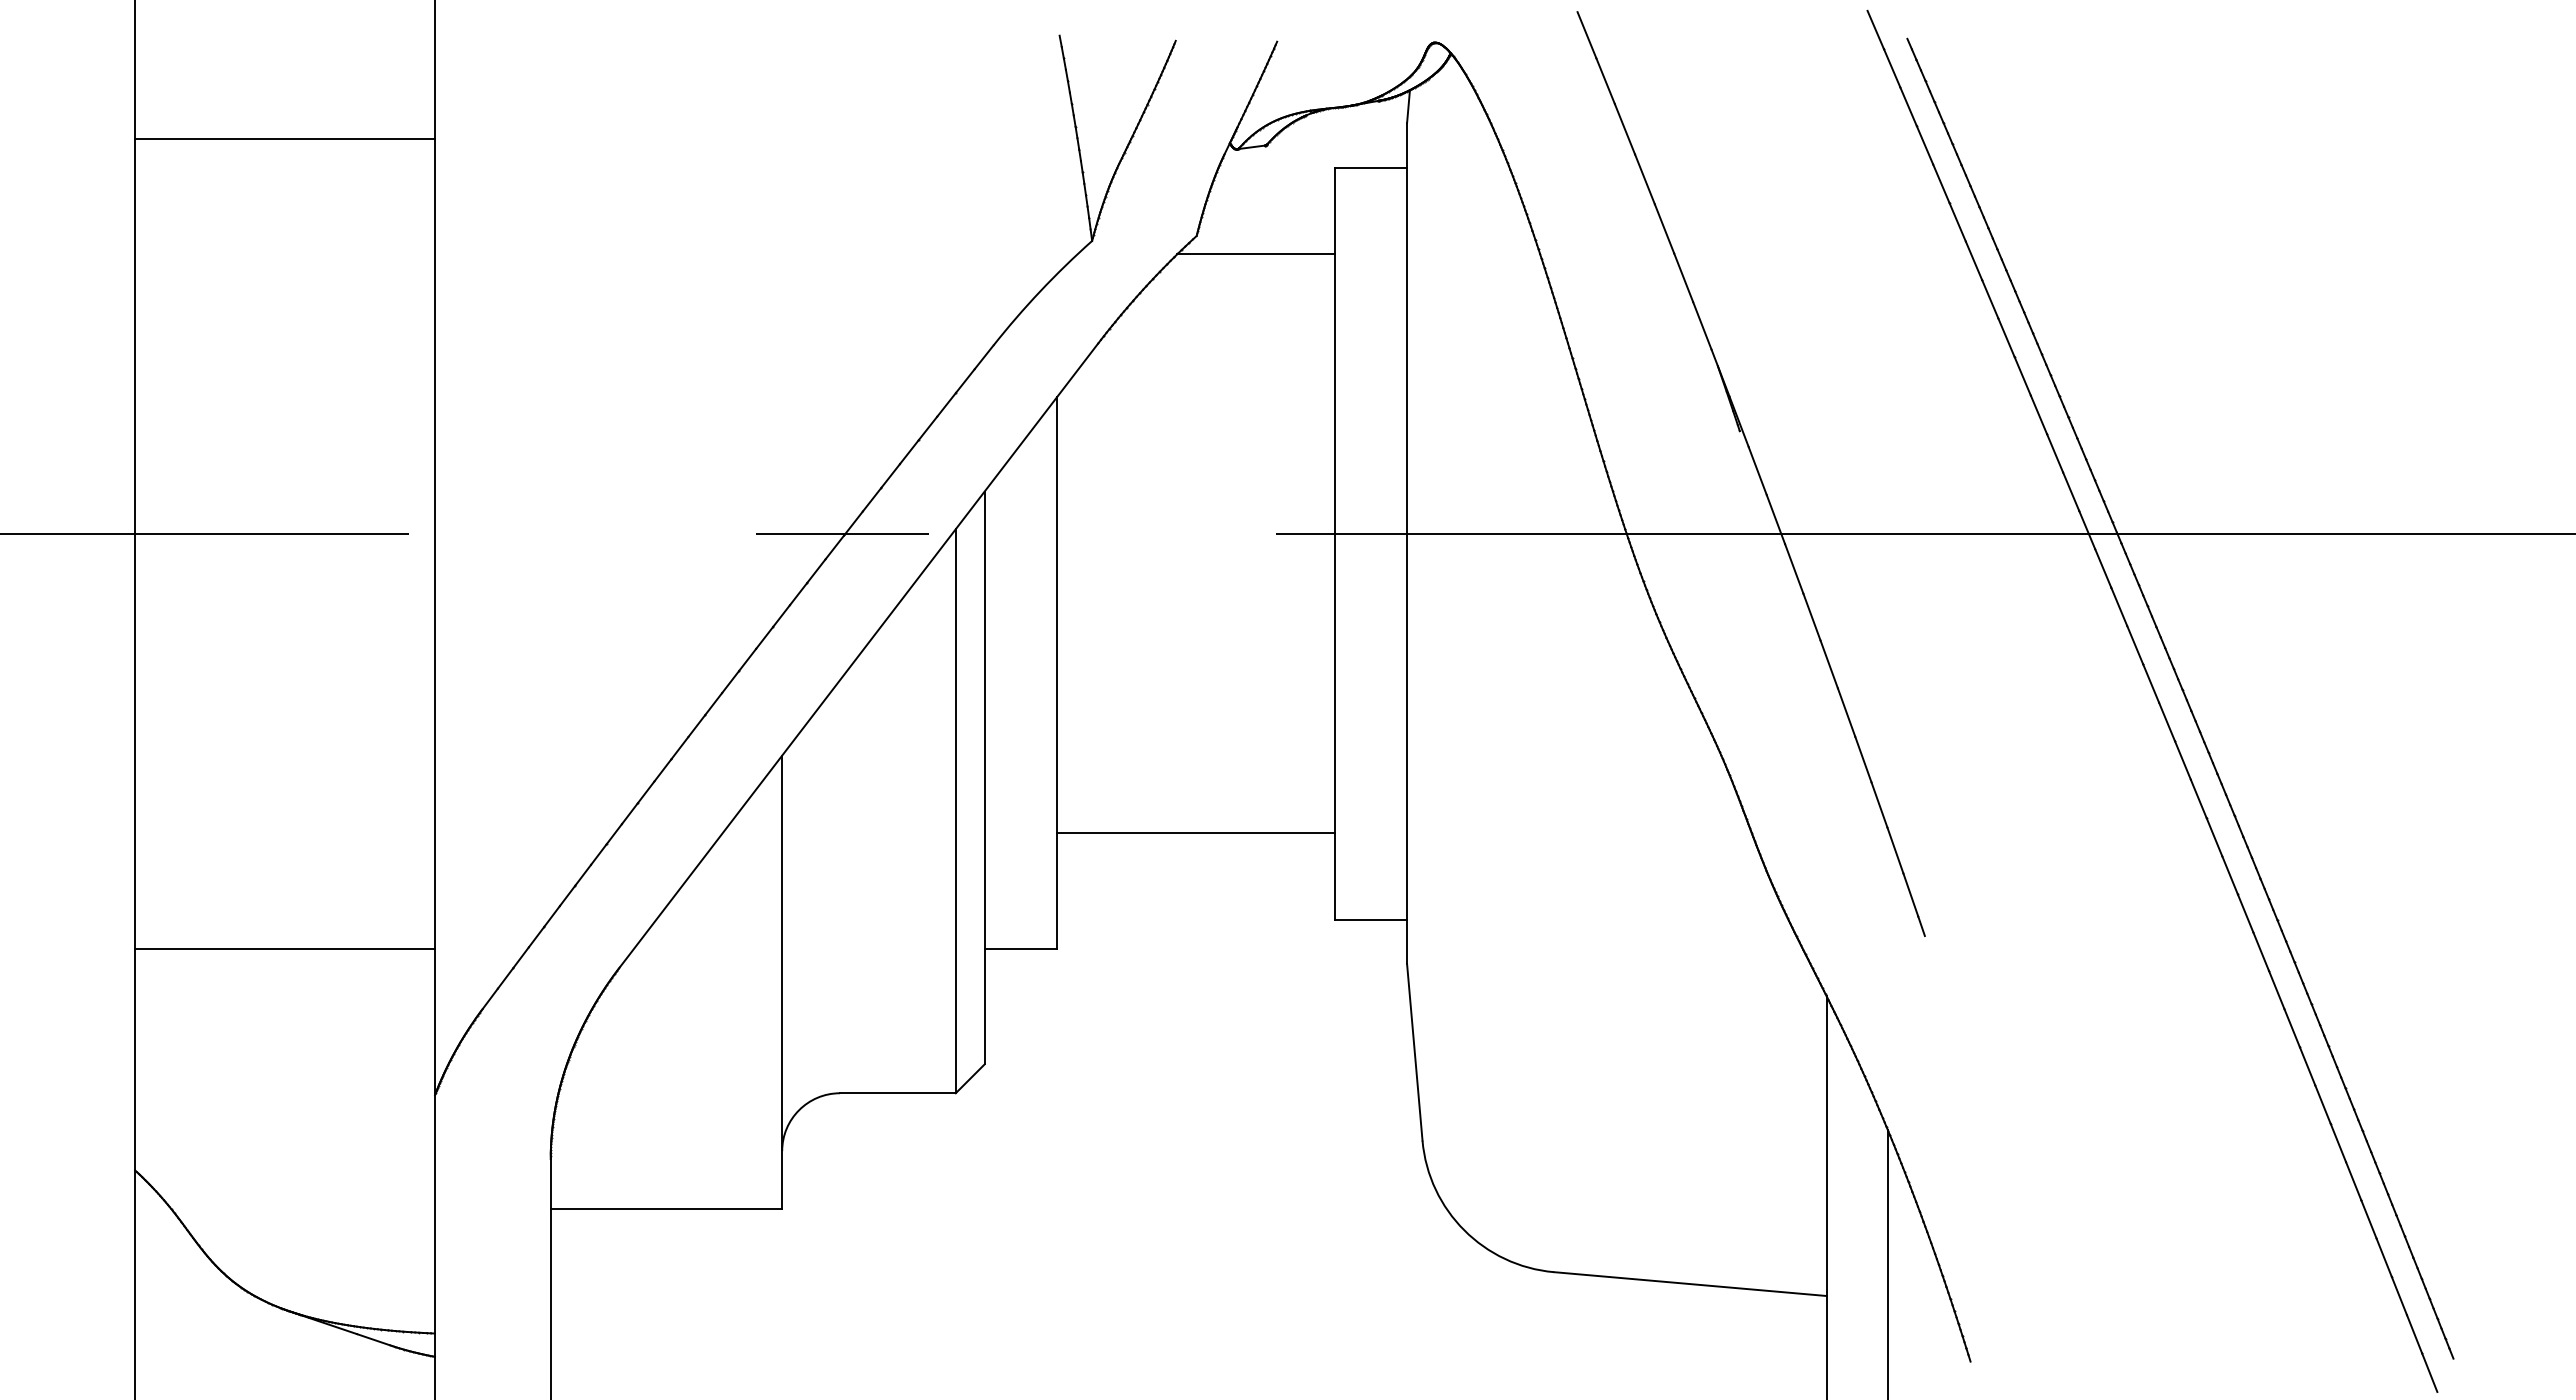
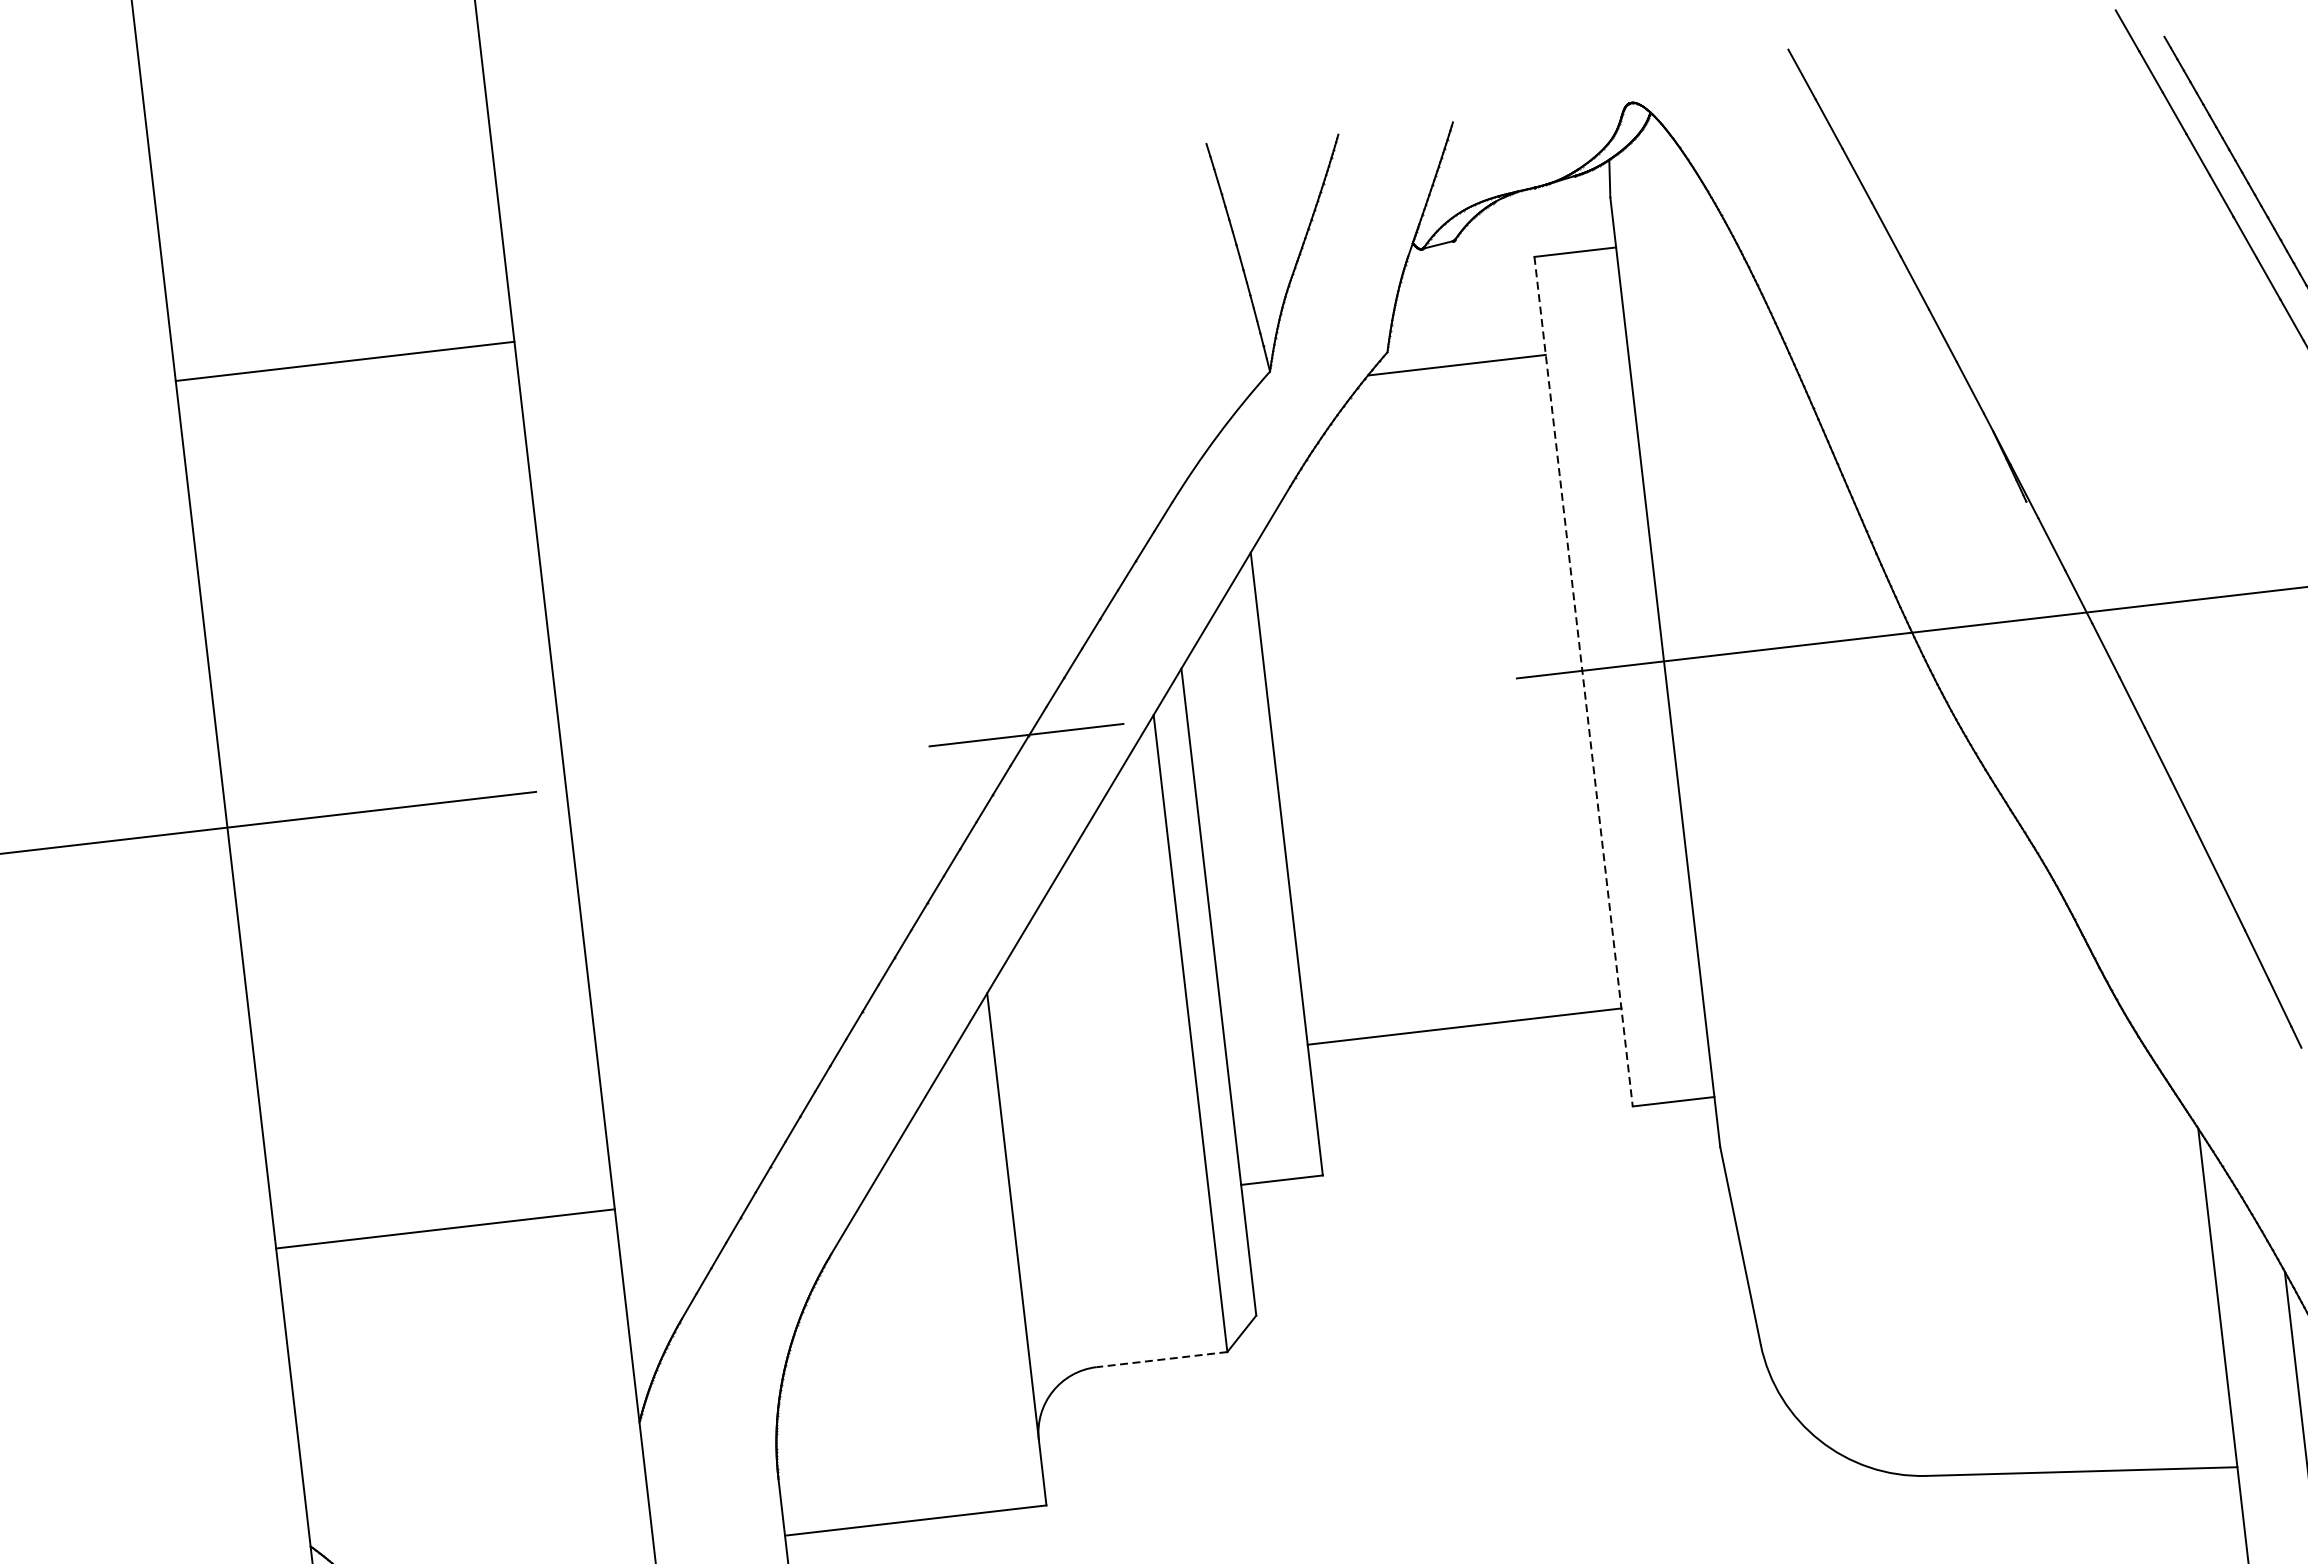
line: (1334, 544) -> (1583, 682), solid -> dashed
line: (285, 948) -> (445, 1228), moved
line: (897, 1093) -> (1161, 1359), solid -> dashed

